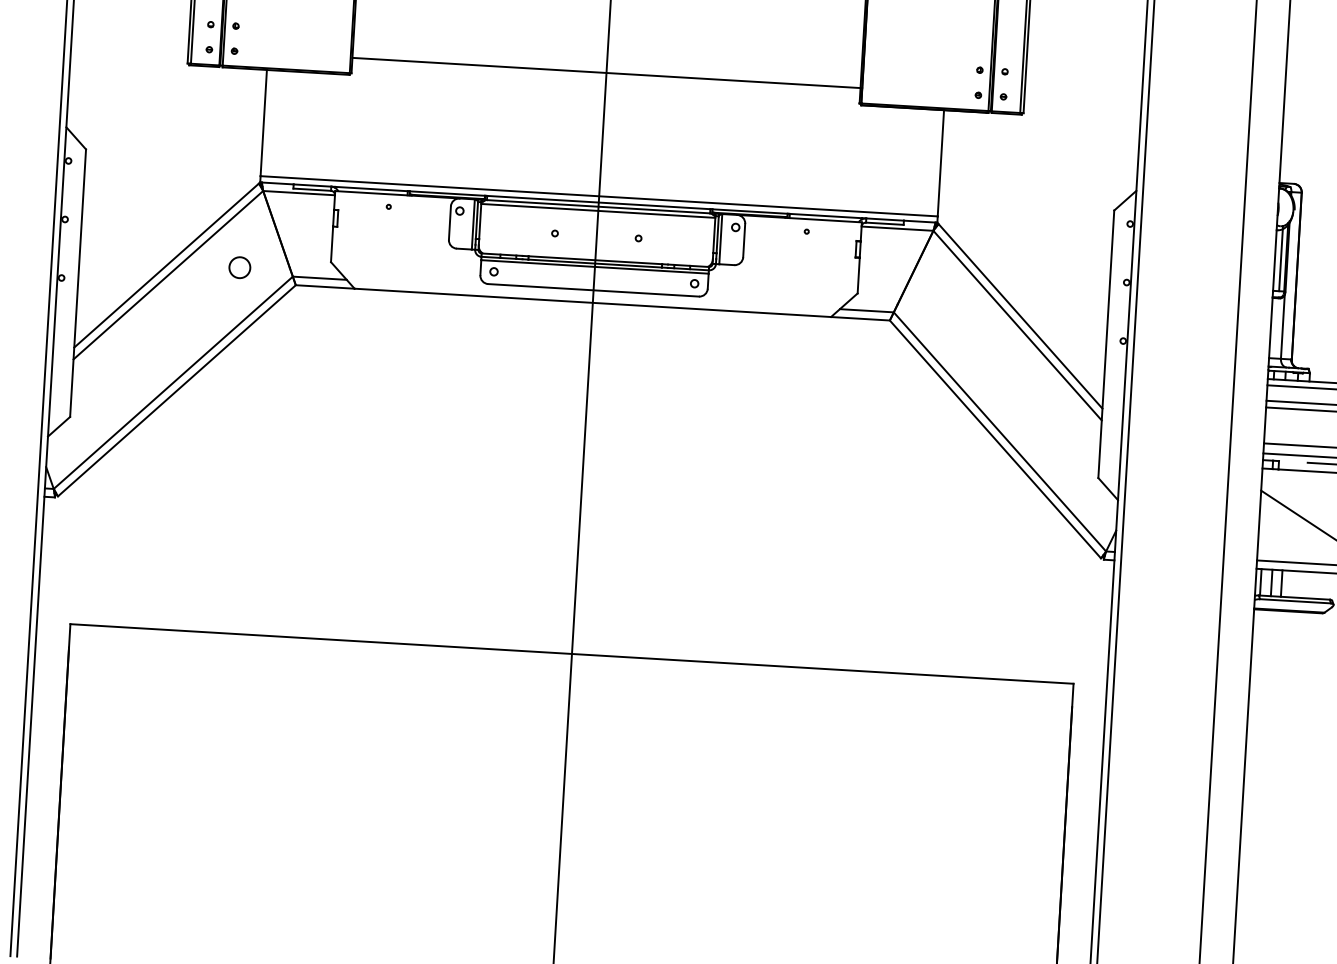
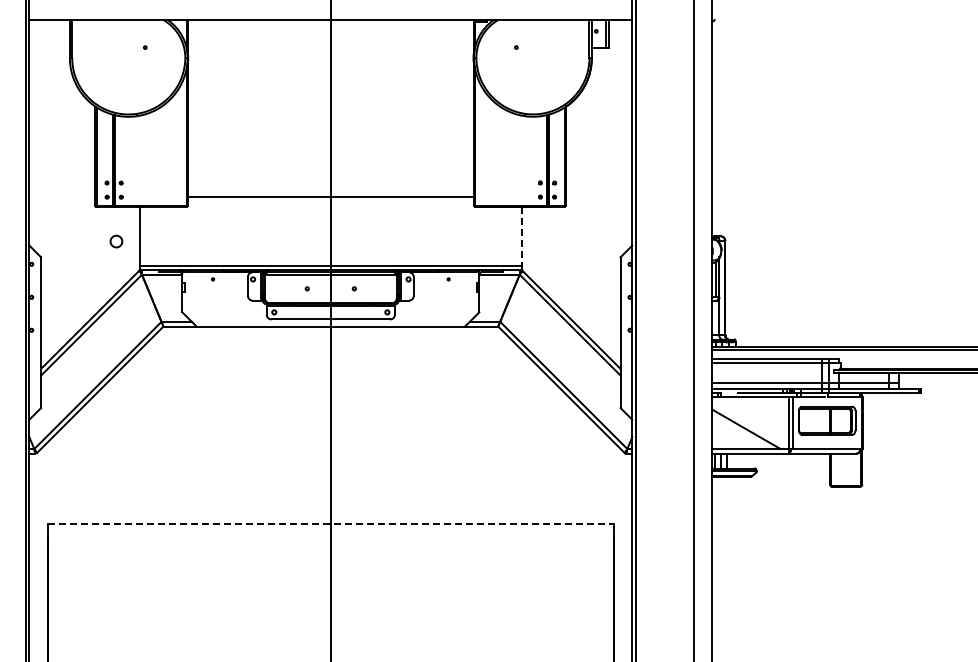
line: (940, 163) -> (521, 236), solid -> dashed
circle: (239, 267) -> (116, 241), moved
line: (571, 654) -> (330, 524), solid -> dashed

